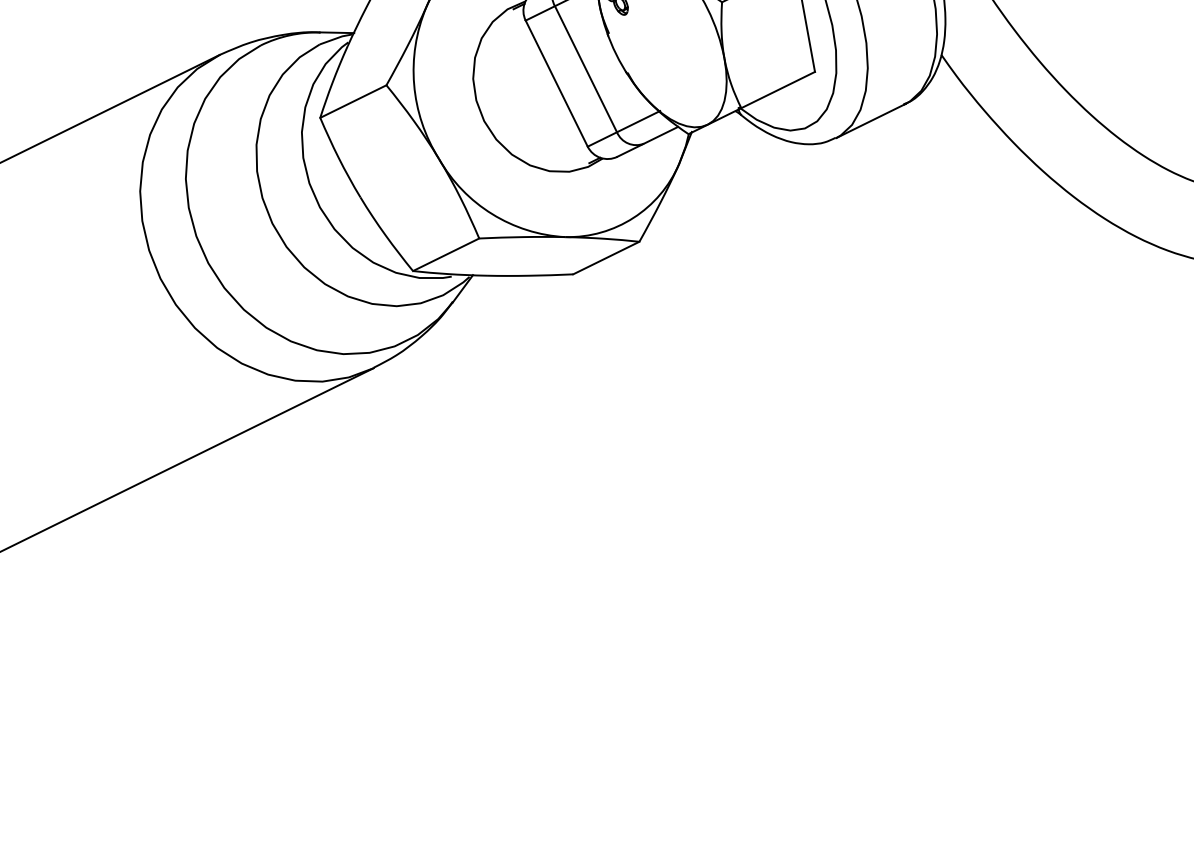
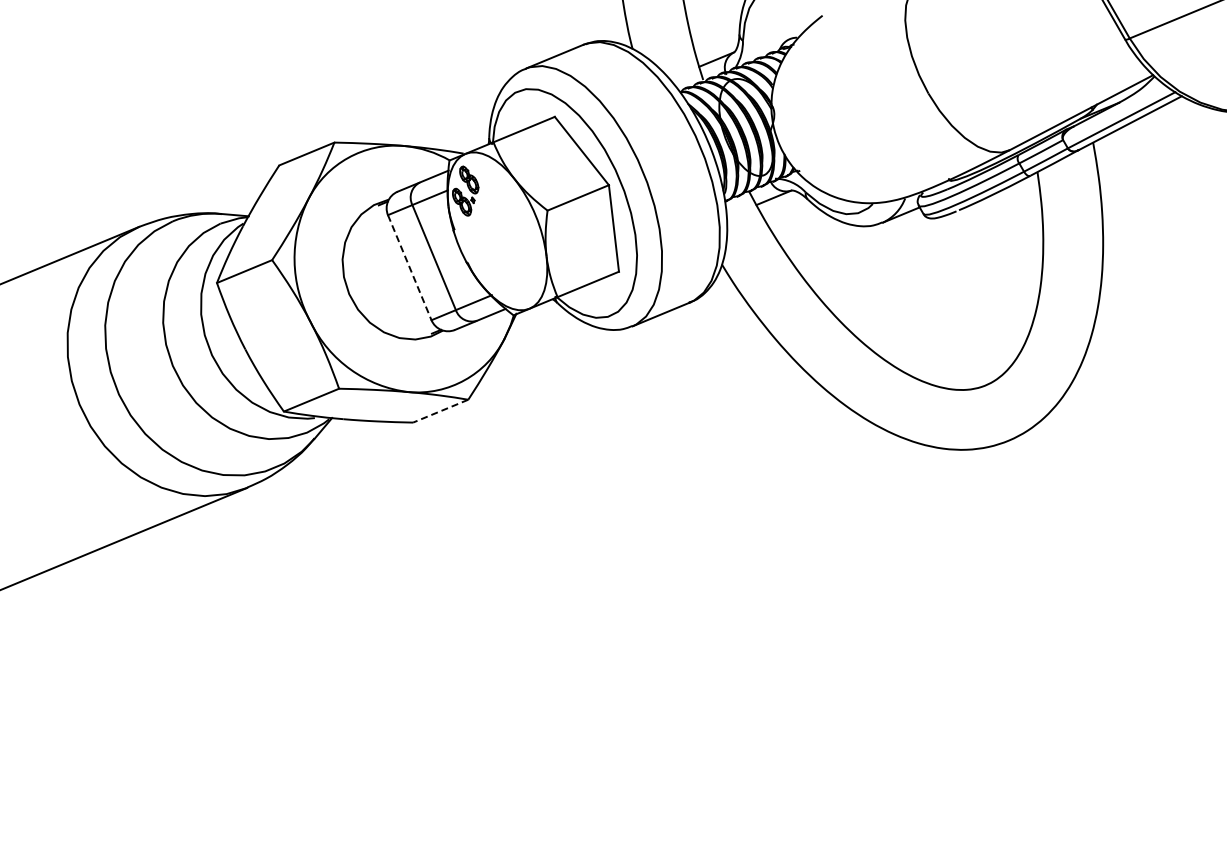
line: (556, 83) -> (409, 267), solid -> dashed
line: (606, 258) -> (440, 411), solid -> dashed

